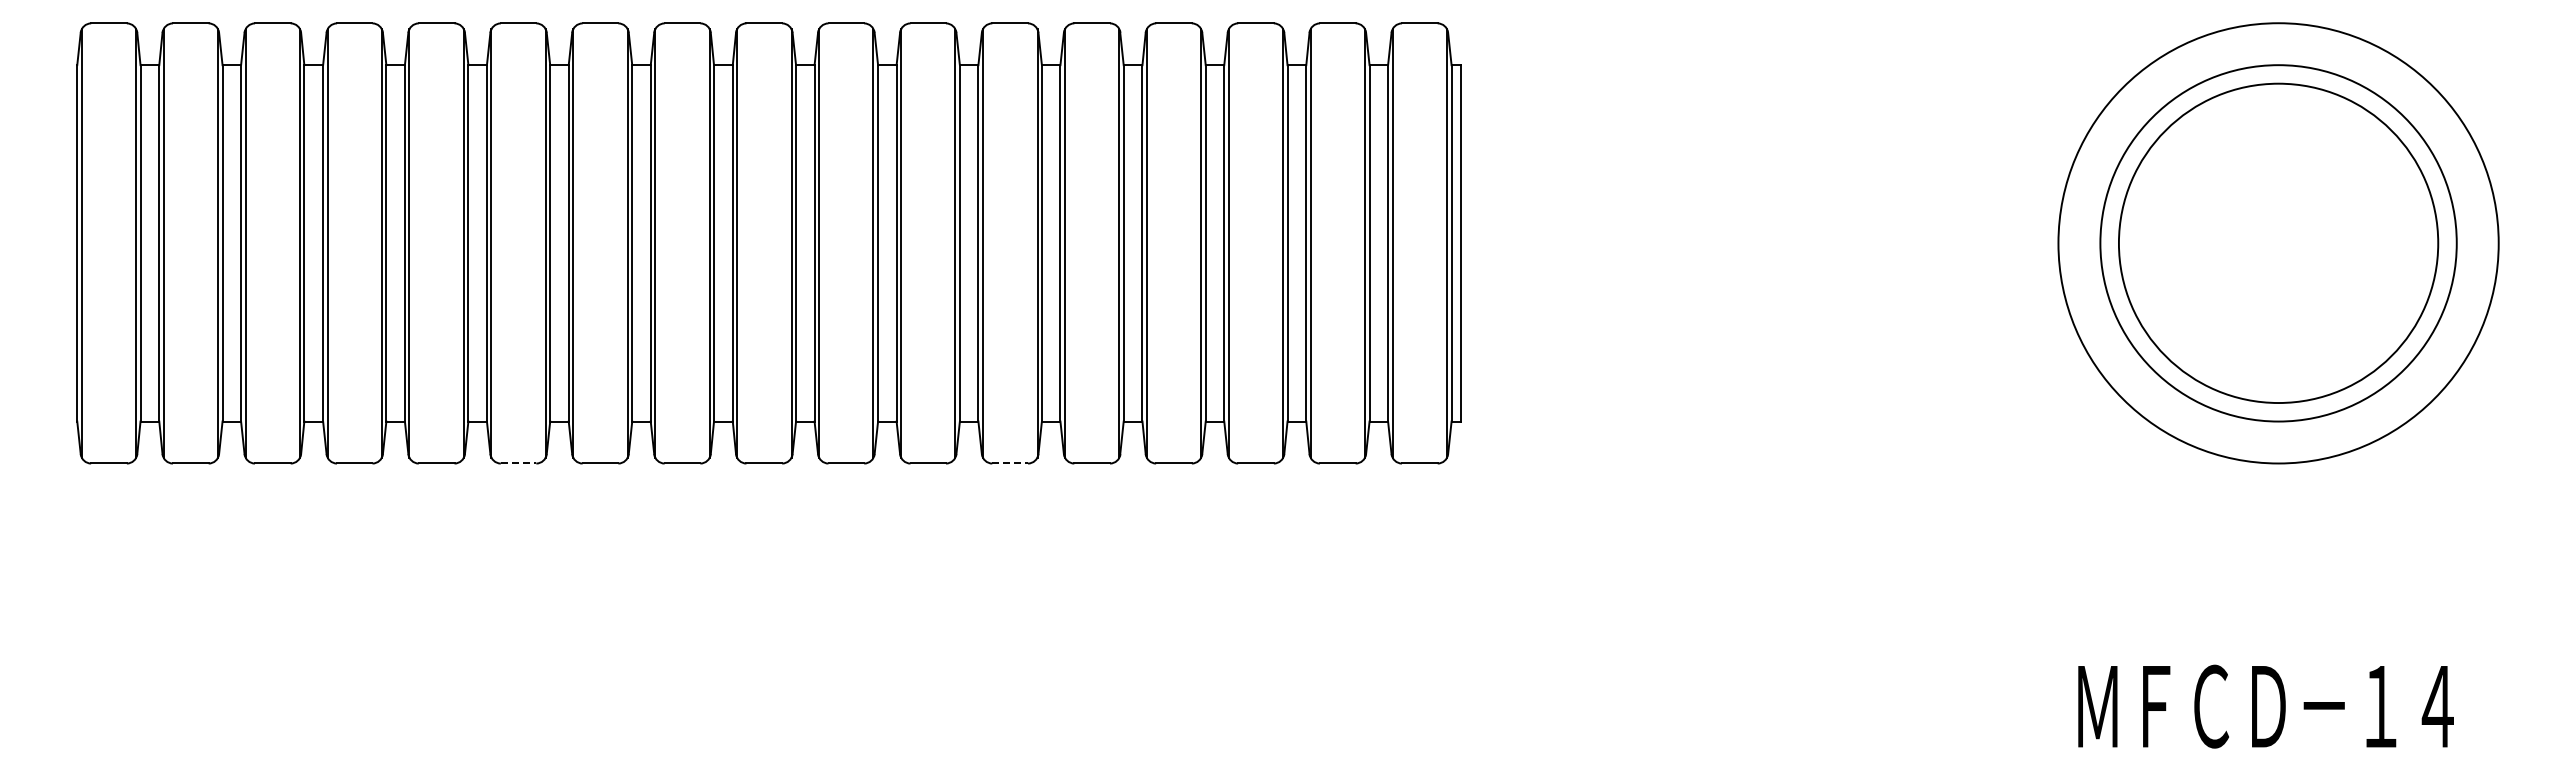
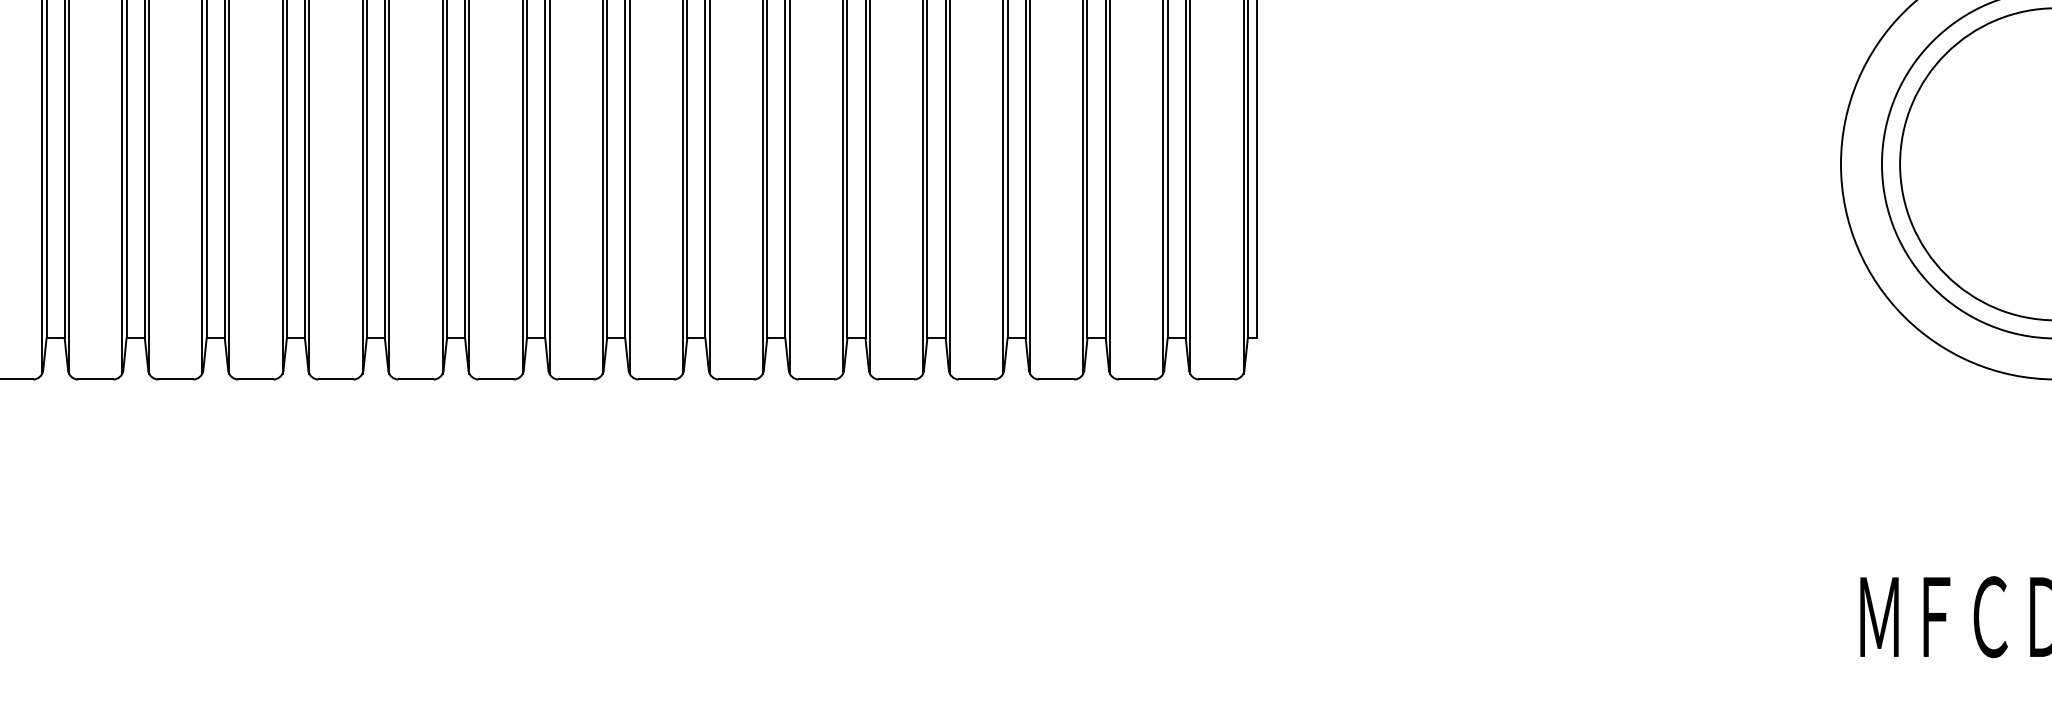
line: (518, 463) -> (335, 379), dashed -> solid
line: (1010, 463) -> (816, 379), dashed -> solid

